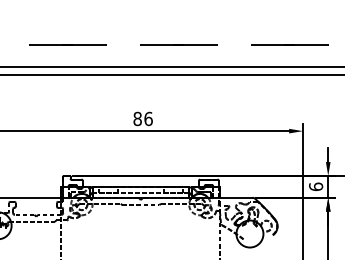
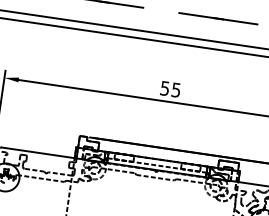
text: (142, 118) -> (170, 88), 86 -> 55

